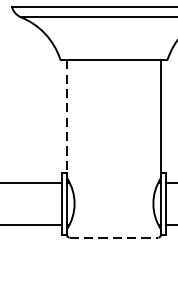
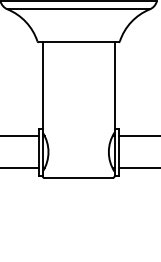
line: (66, 116) -> (42, 85), dashed -> solid
line: (113, 238) -> (78, 178), dashed -> solid

